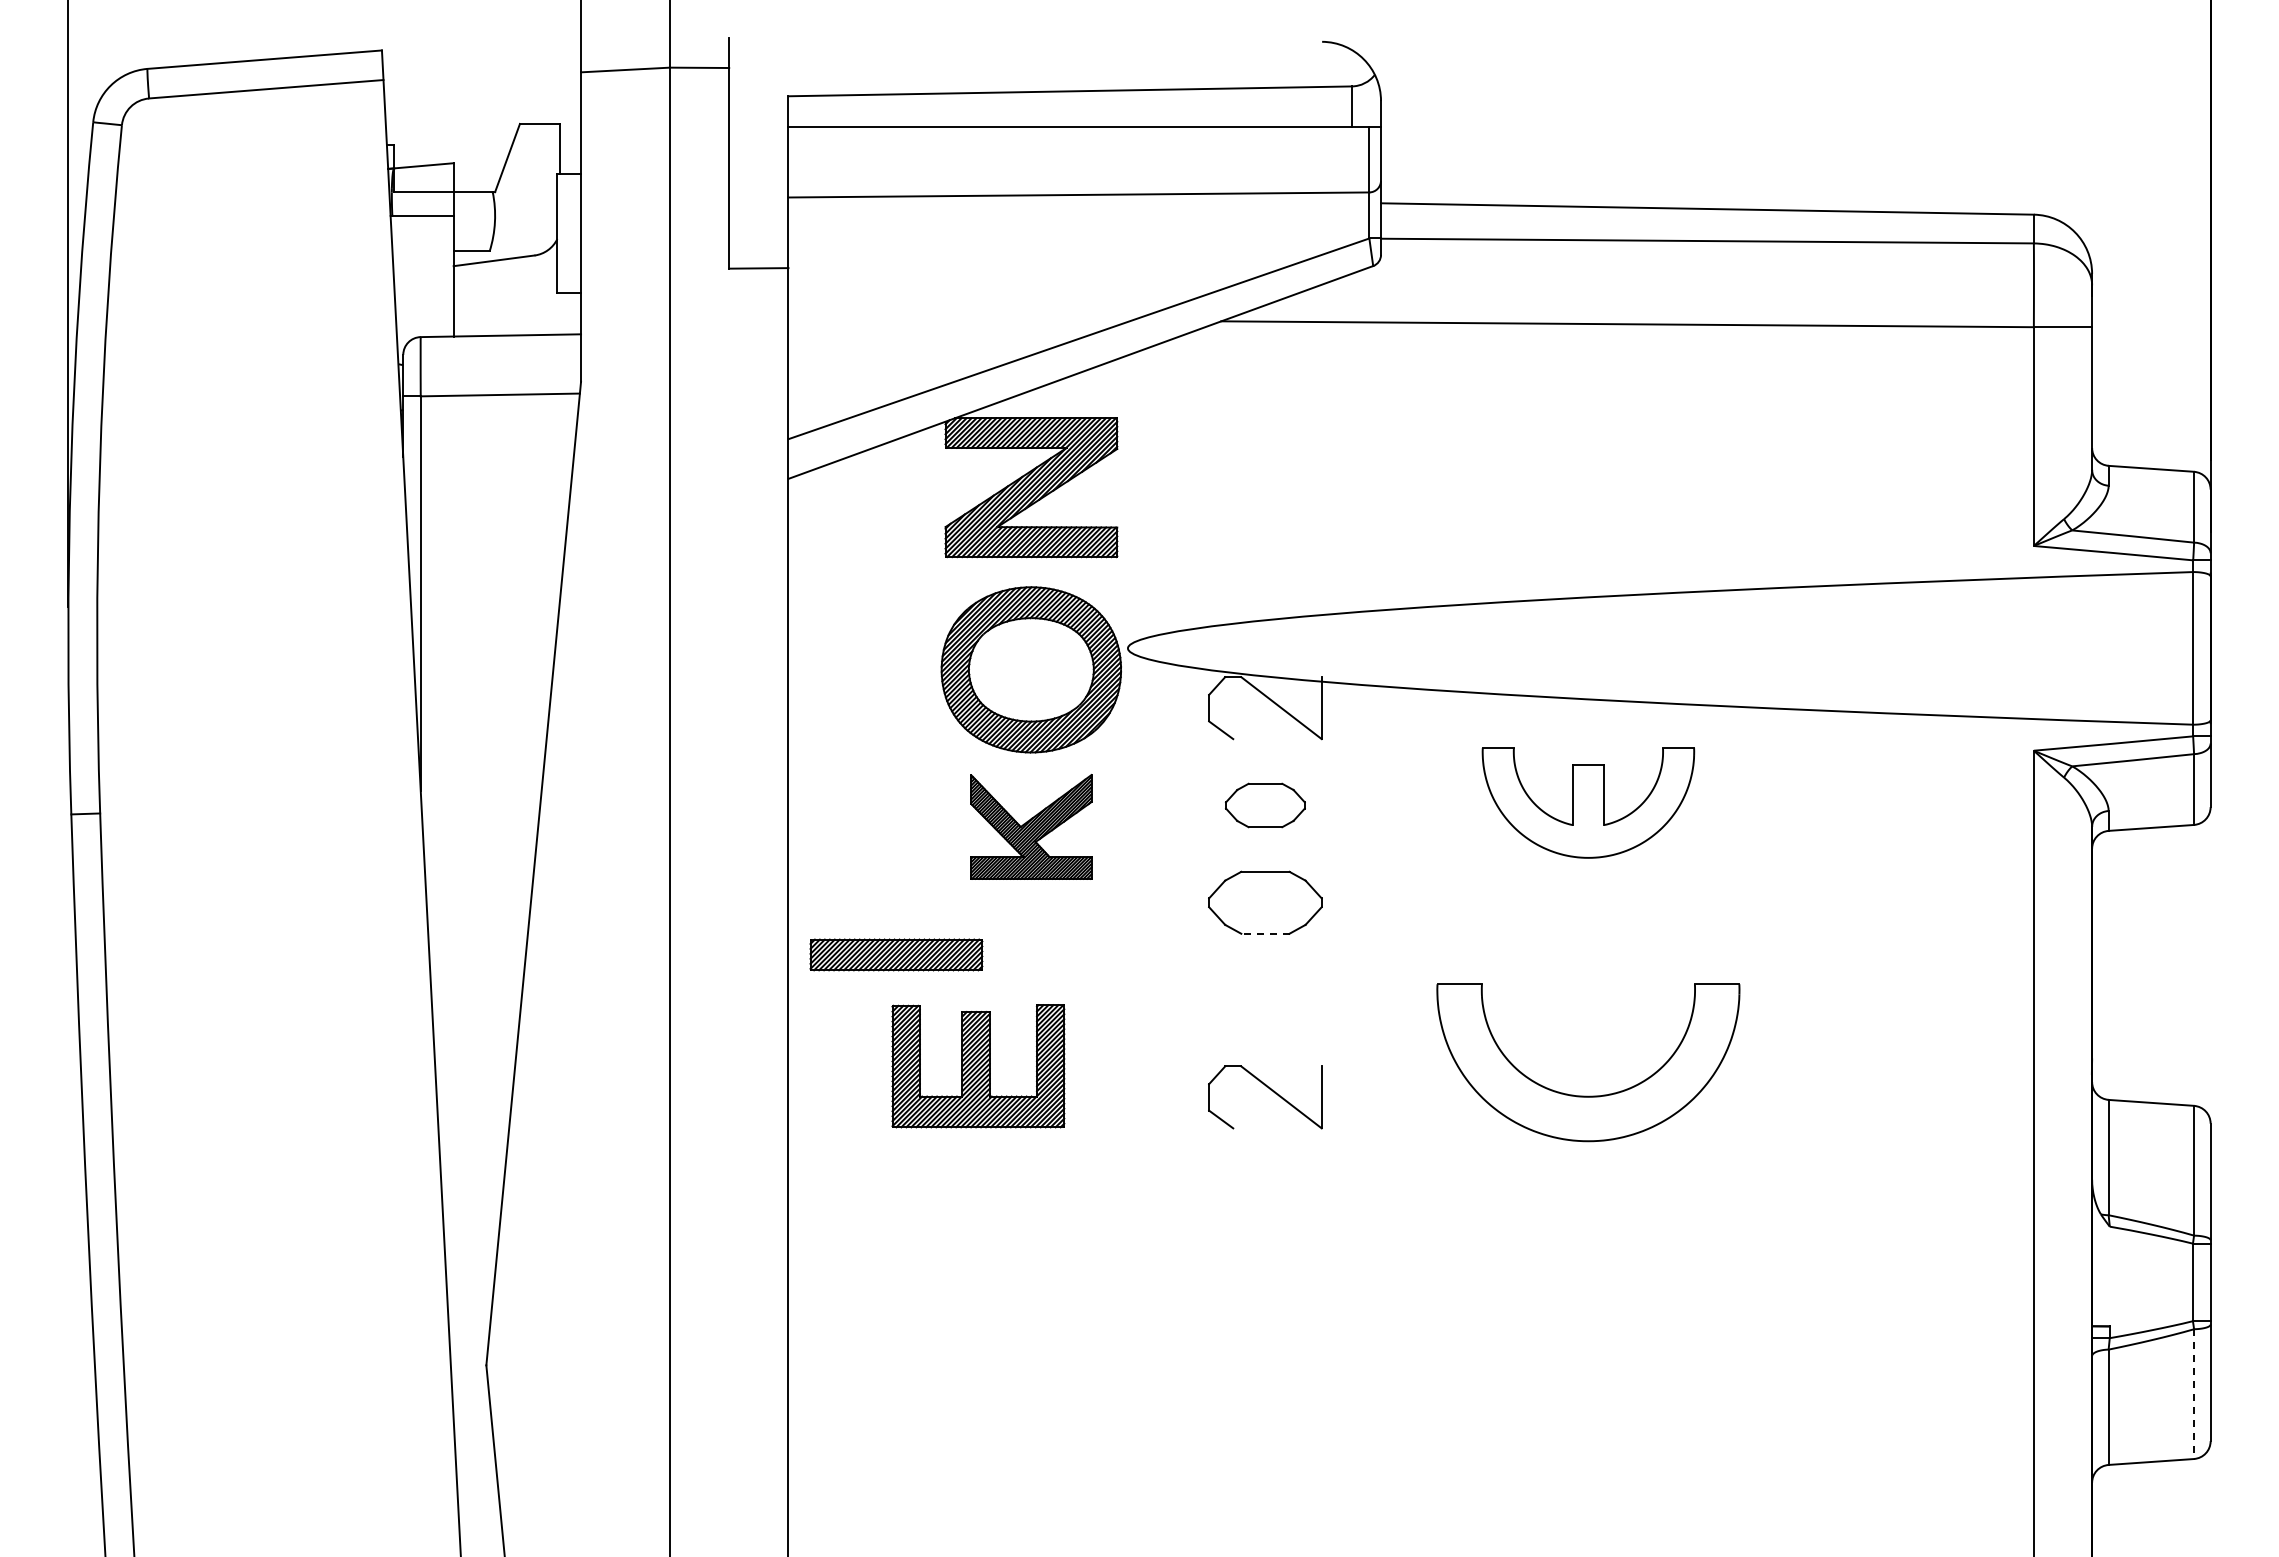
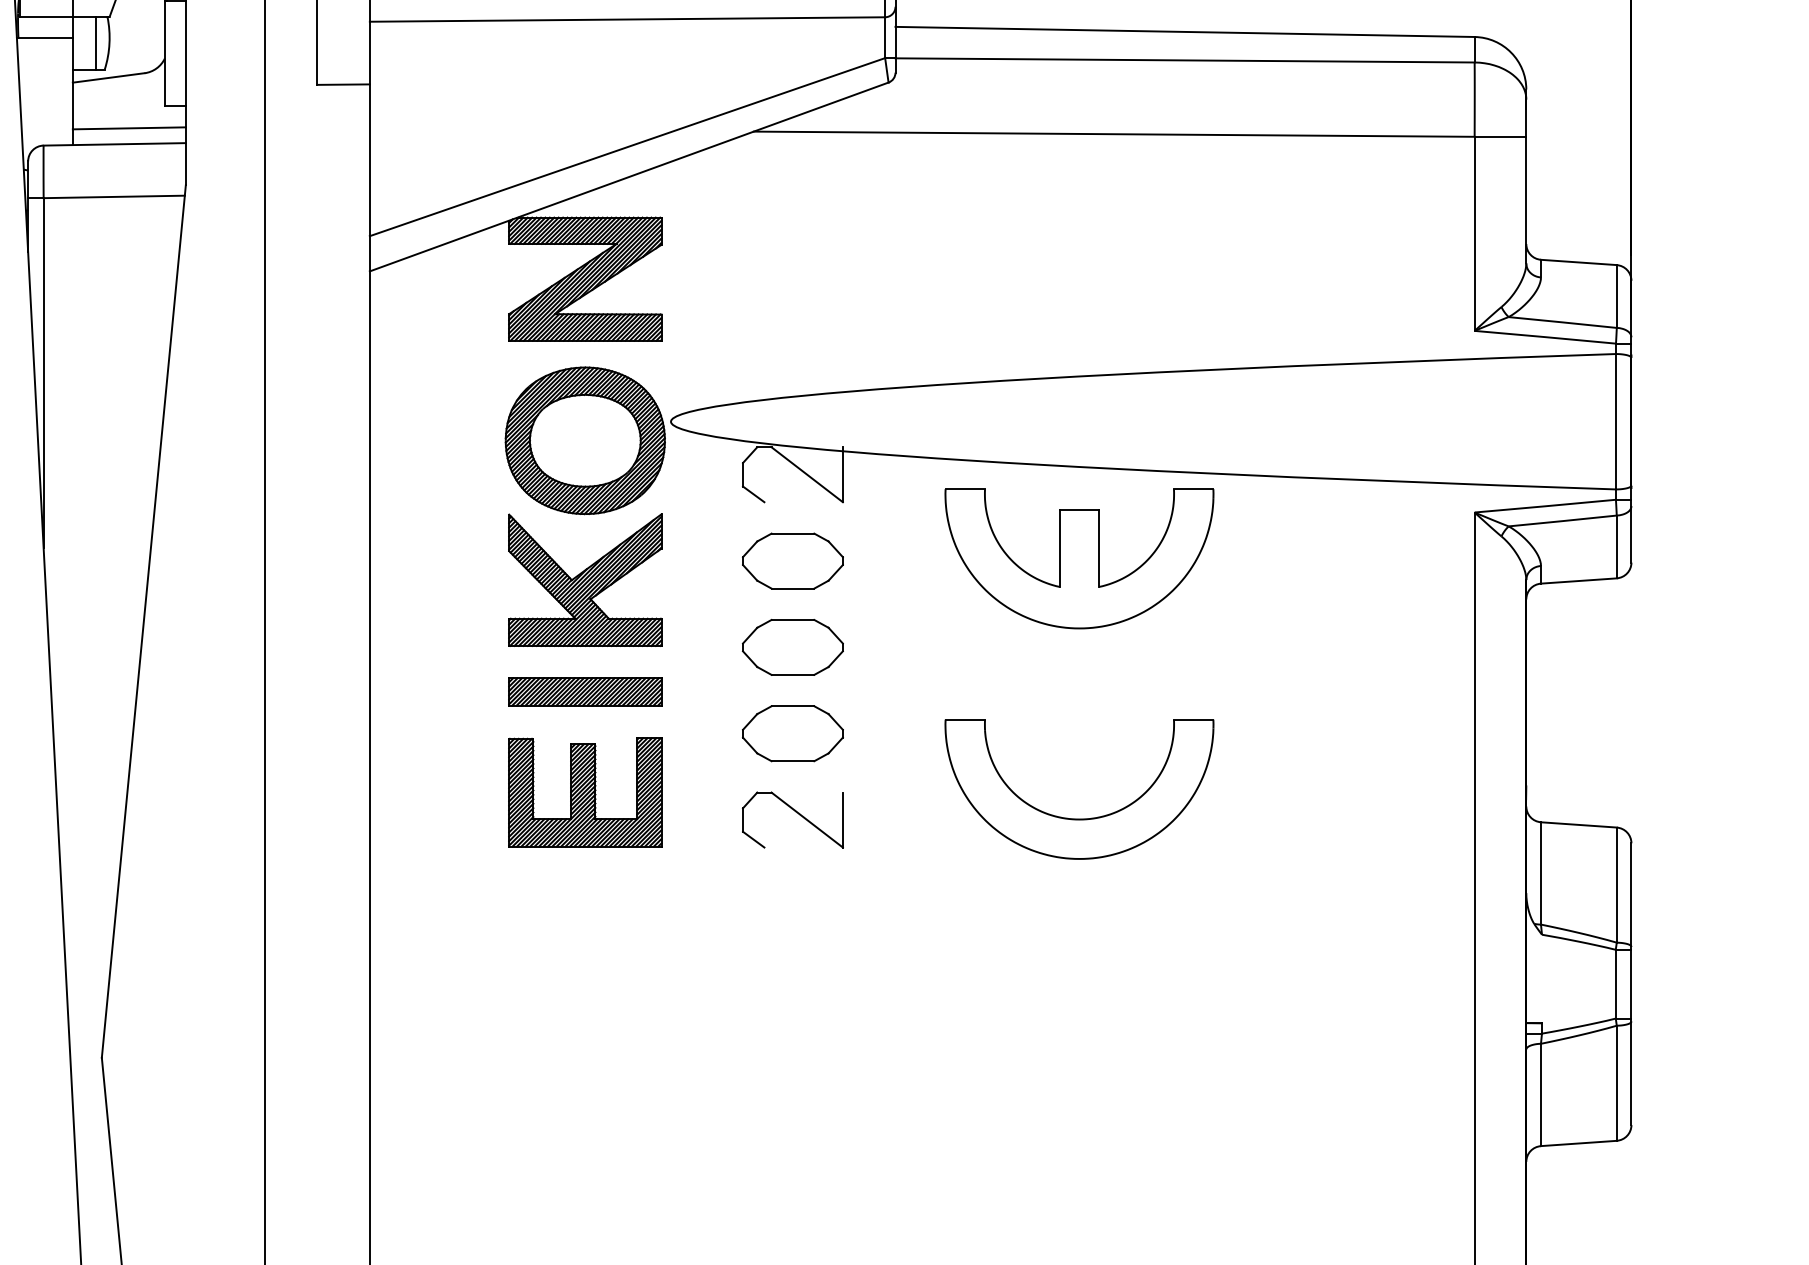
line: (479, 221) -> (95, 43), added
line: (517, 317) -> (129, 128), added
part: (1588, 802) -> (1079, 558), size x1.43
part: (1265, 805) -> (793, 561), size x1.43
part: (1031, 826) -> (585, 579), size x1.43
line: (1264, 933) -> (792, 674), dashed -> solid
part: (896, 954) -> (585, 691), moved
part: (1265, 1000) -> (793, 734), added
part: (978, 1066) -> (585, 792), moved
line: (2194, 1394) -> (1617, 1083), dashed -> solid

